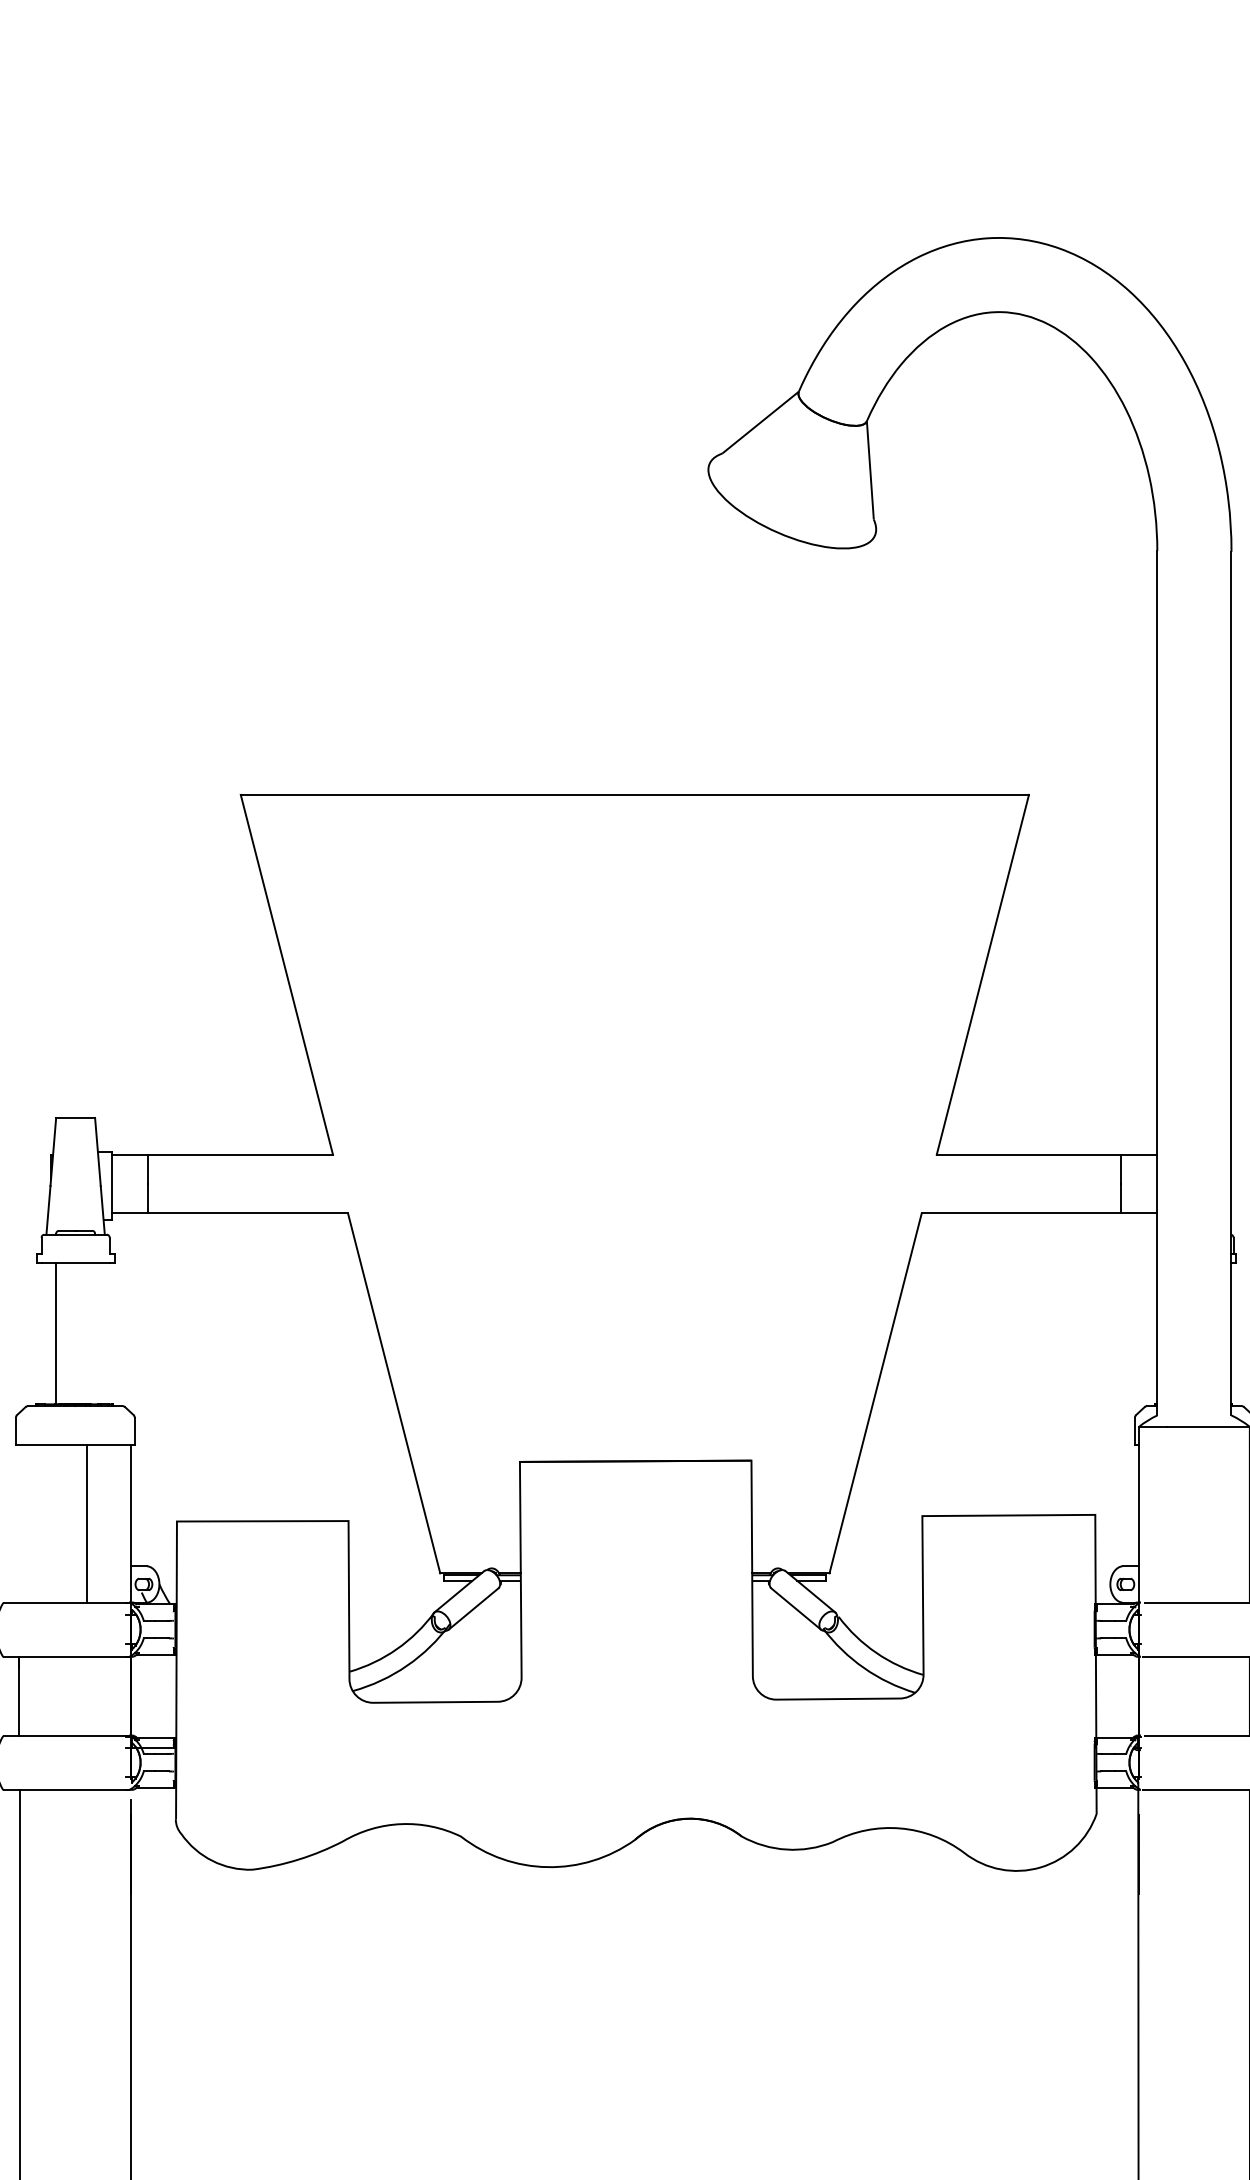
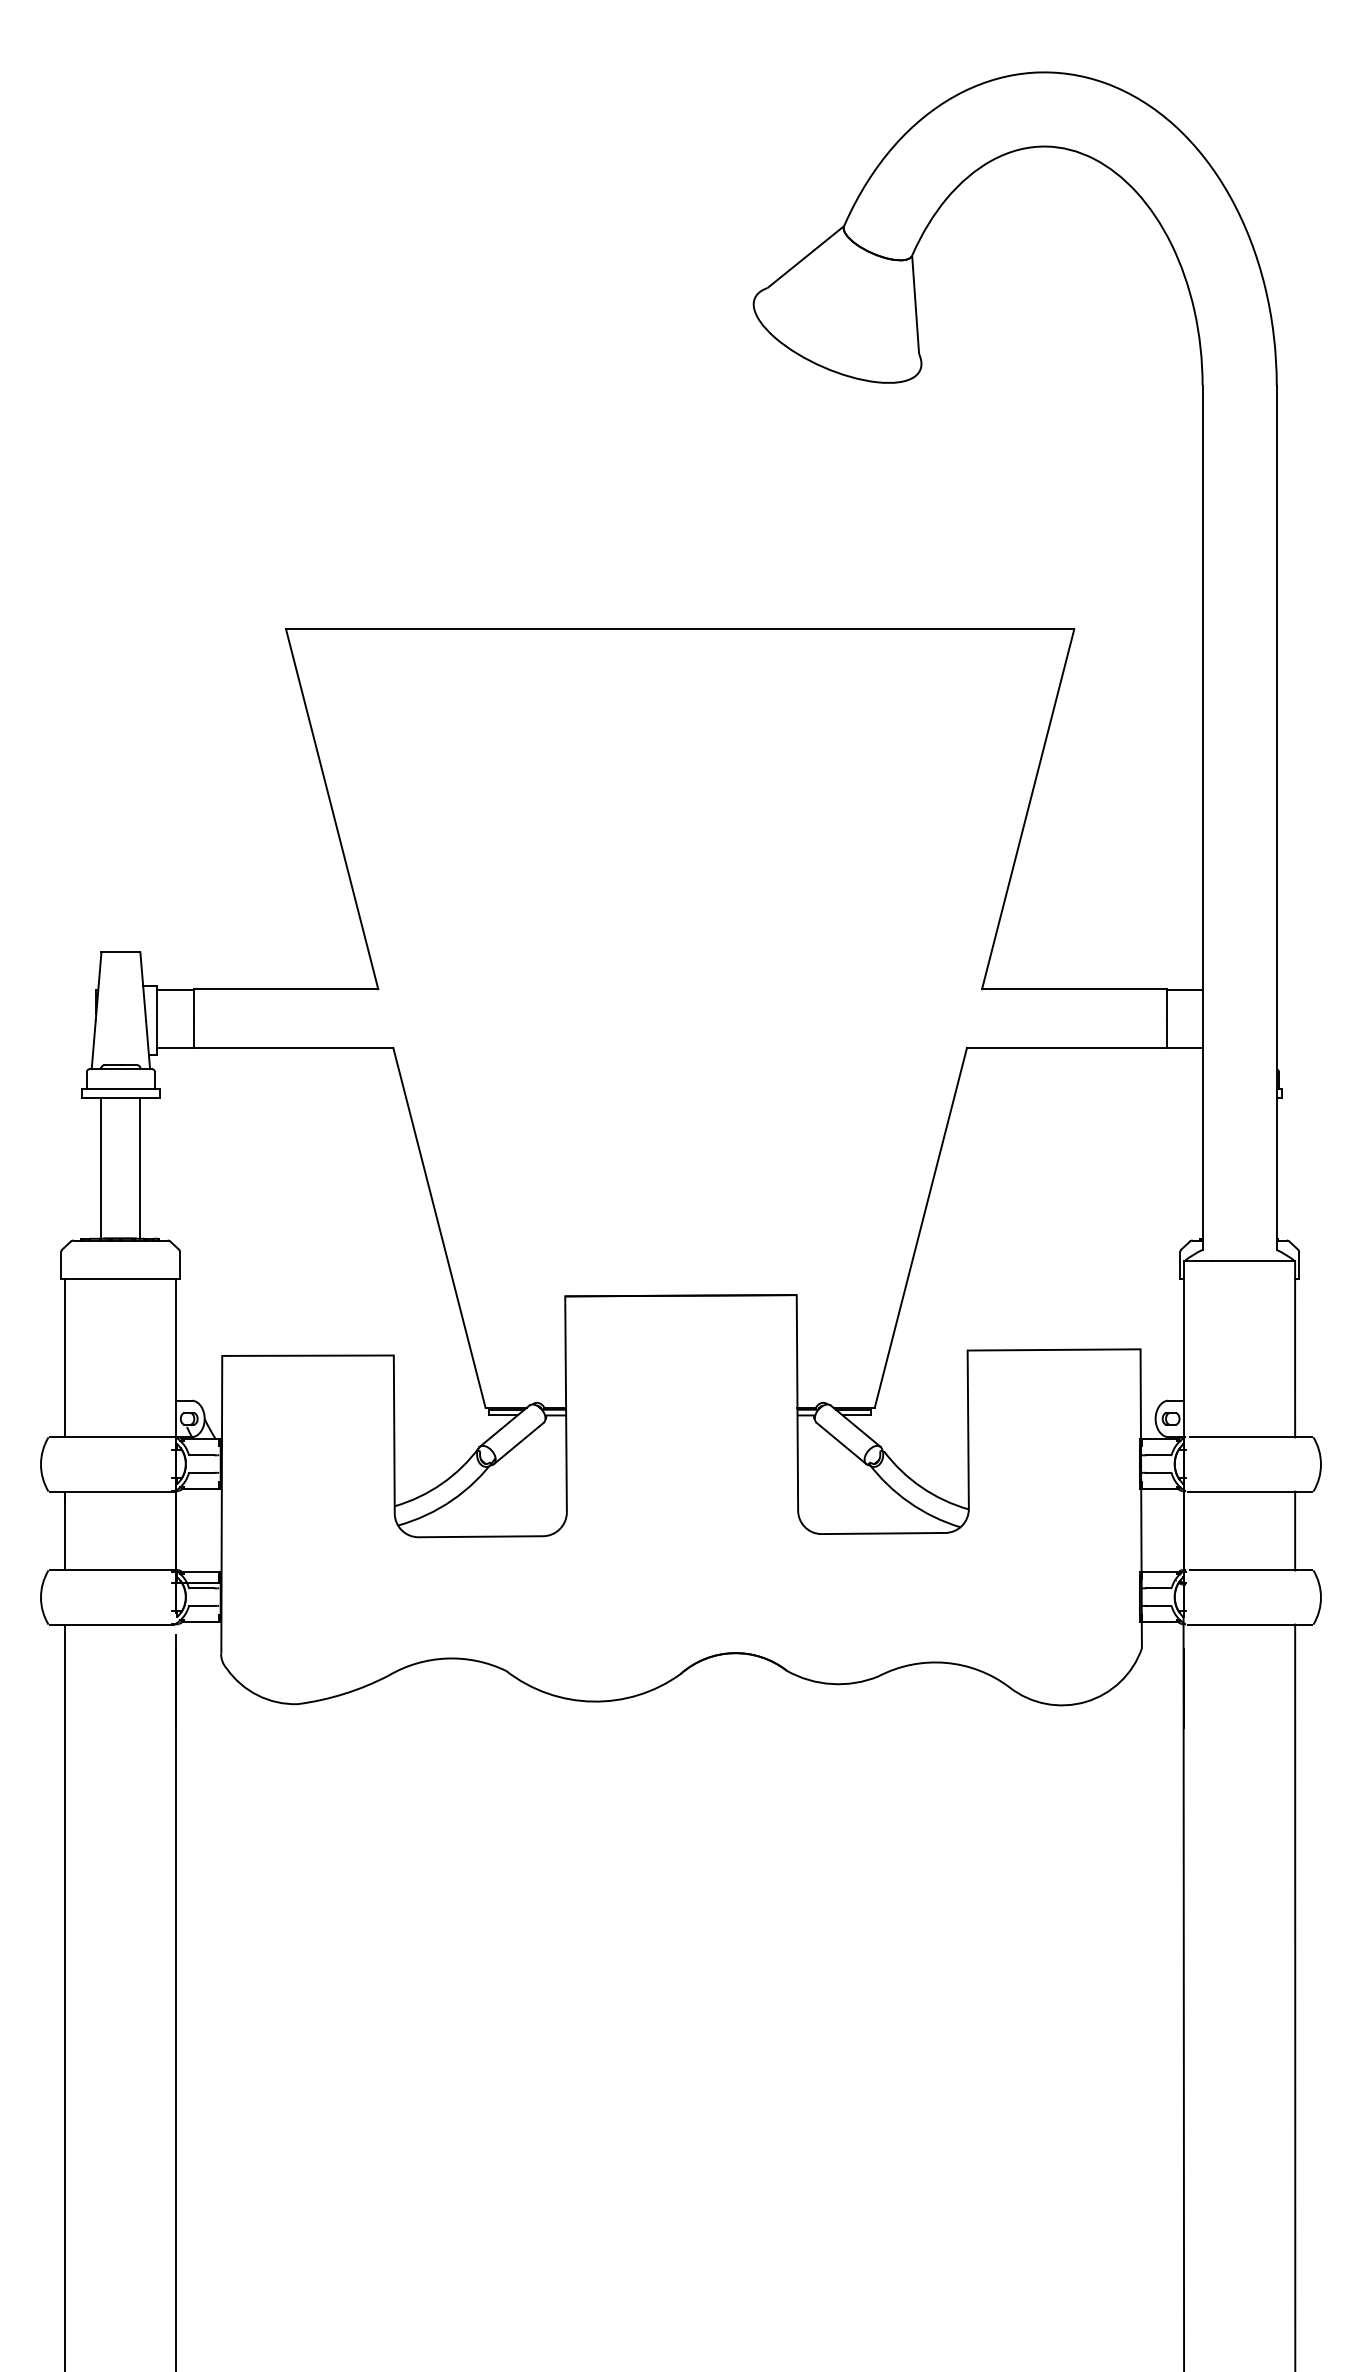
line: (75, 1254) -> (120, 1088), added
line: (95, 1333) -> (140, 1167), added
line: (87, 1524) -> (64, 1358), moved

